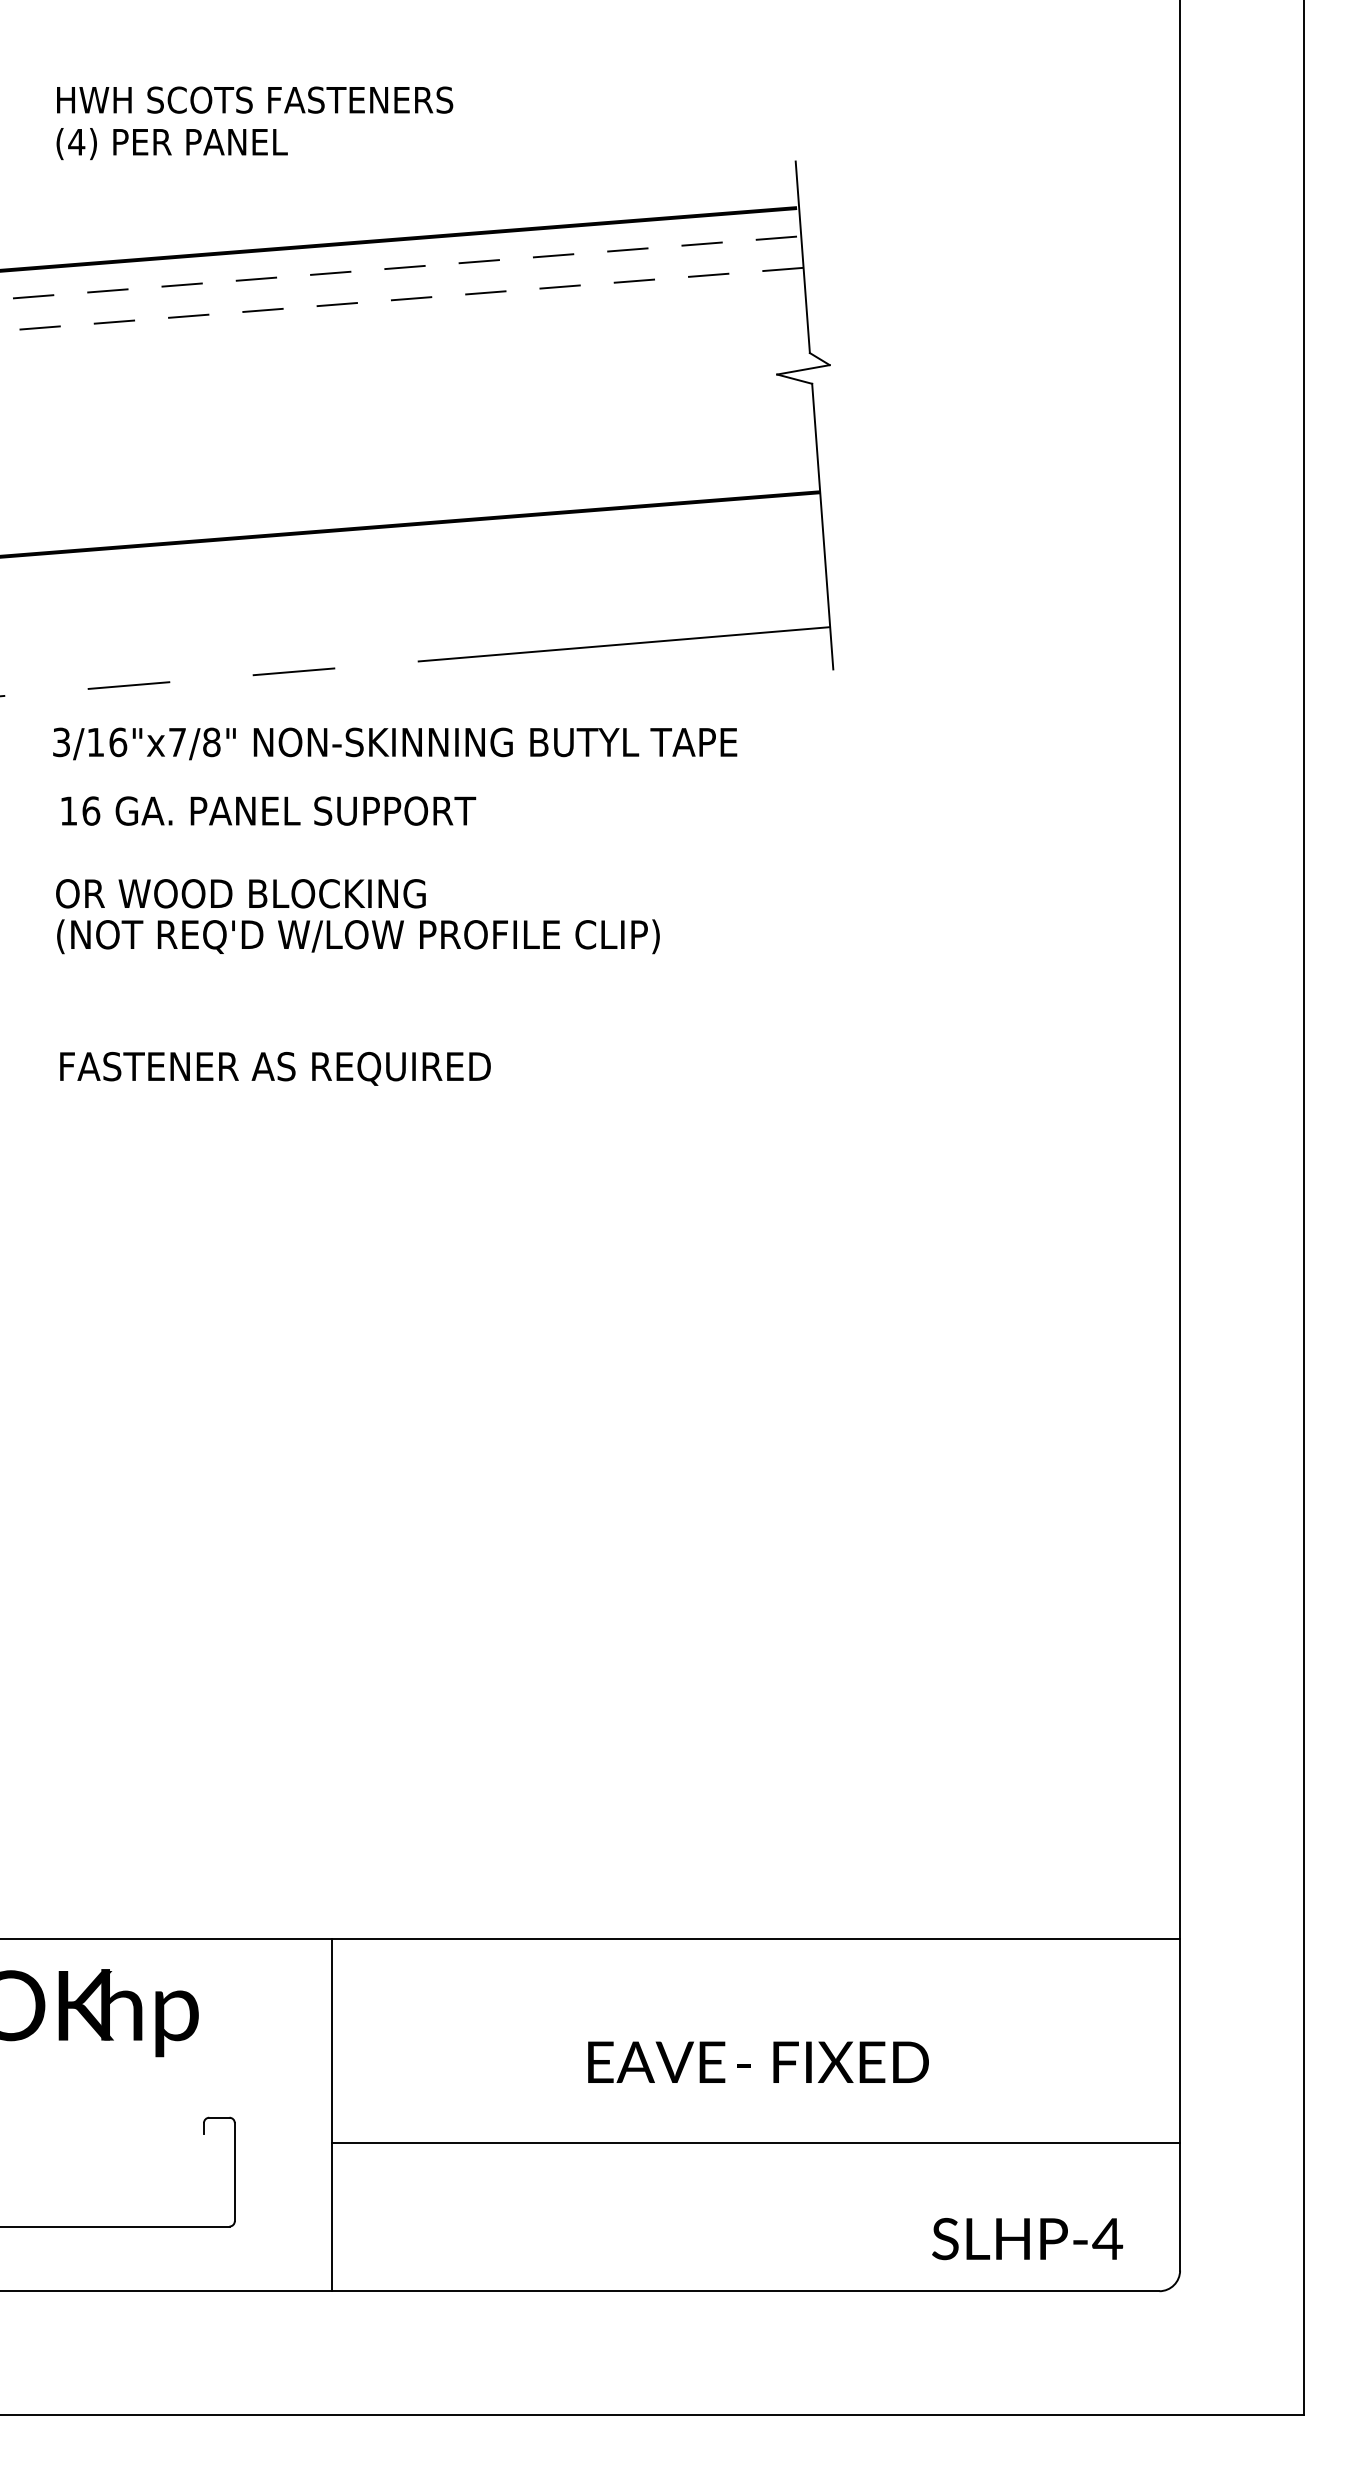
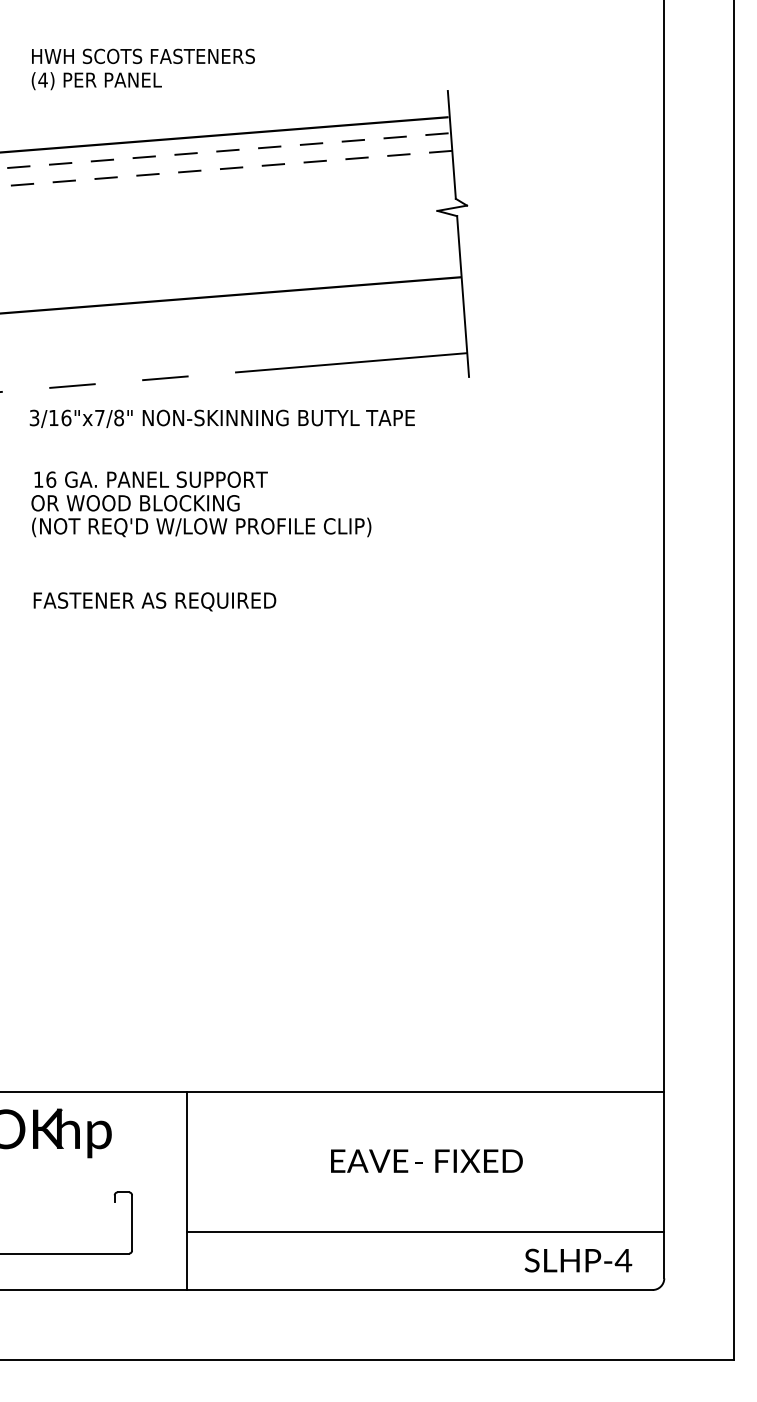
text: (267, 810) -> (150, 479), moved
line: (755, 2142) -> (425, 1231), moved

